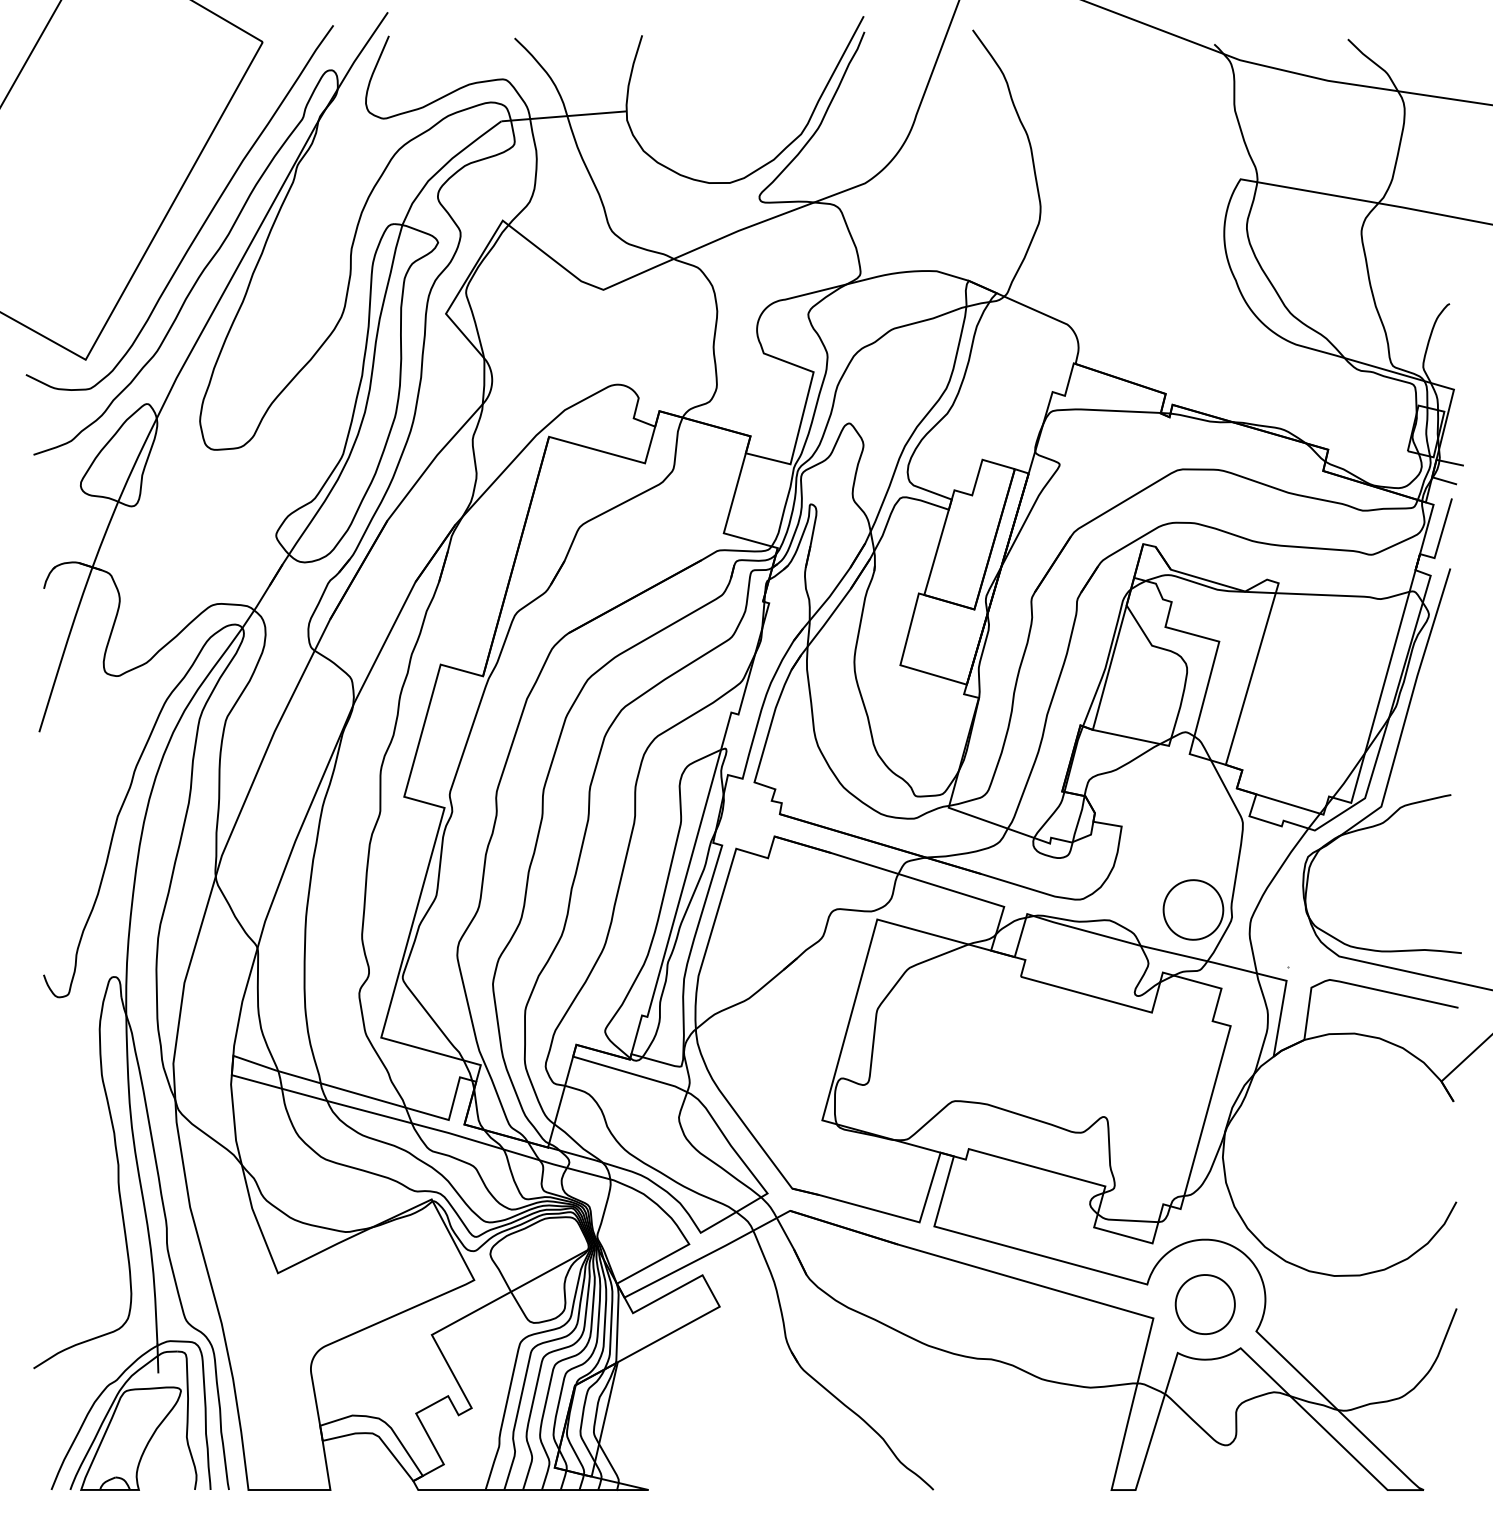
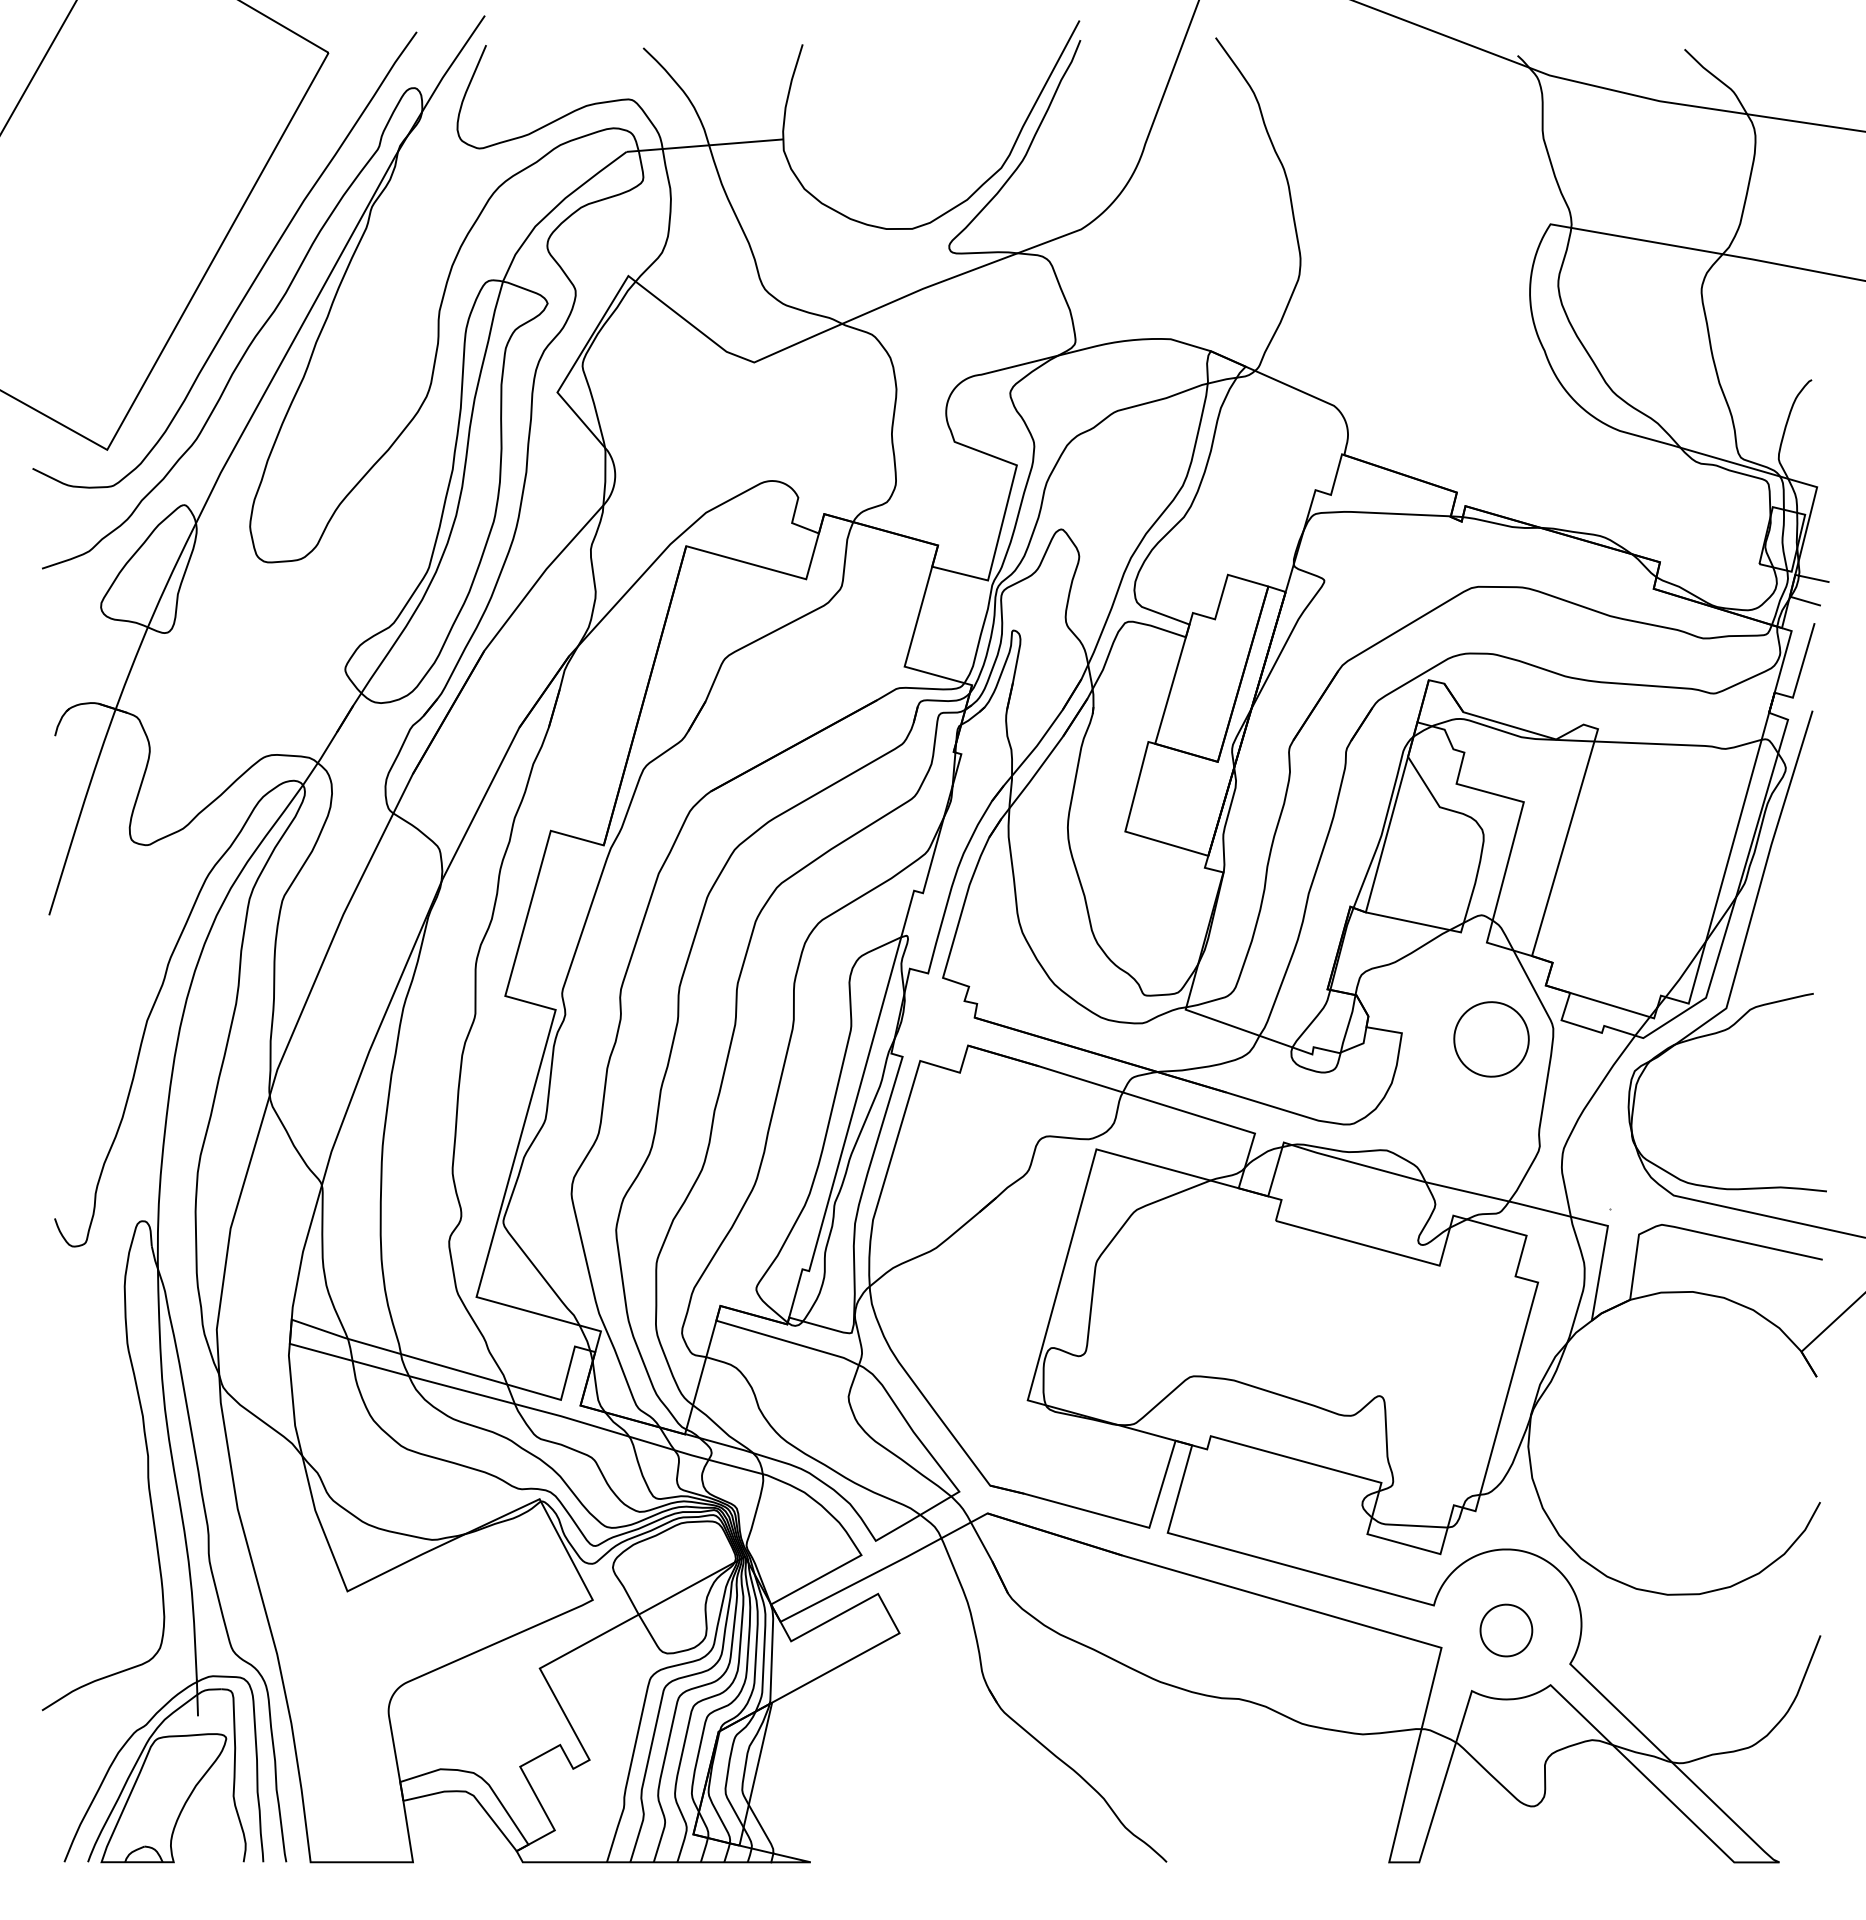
part: (1193, 910) -> (1491, 1039), moved
part: (1205, 1304) -> (1506, 1630), size x0.7

